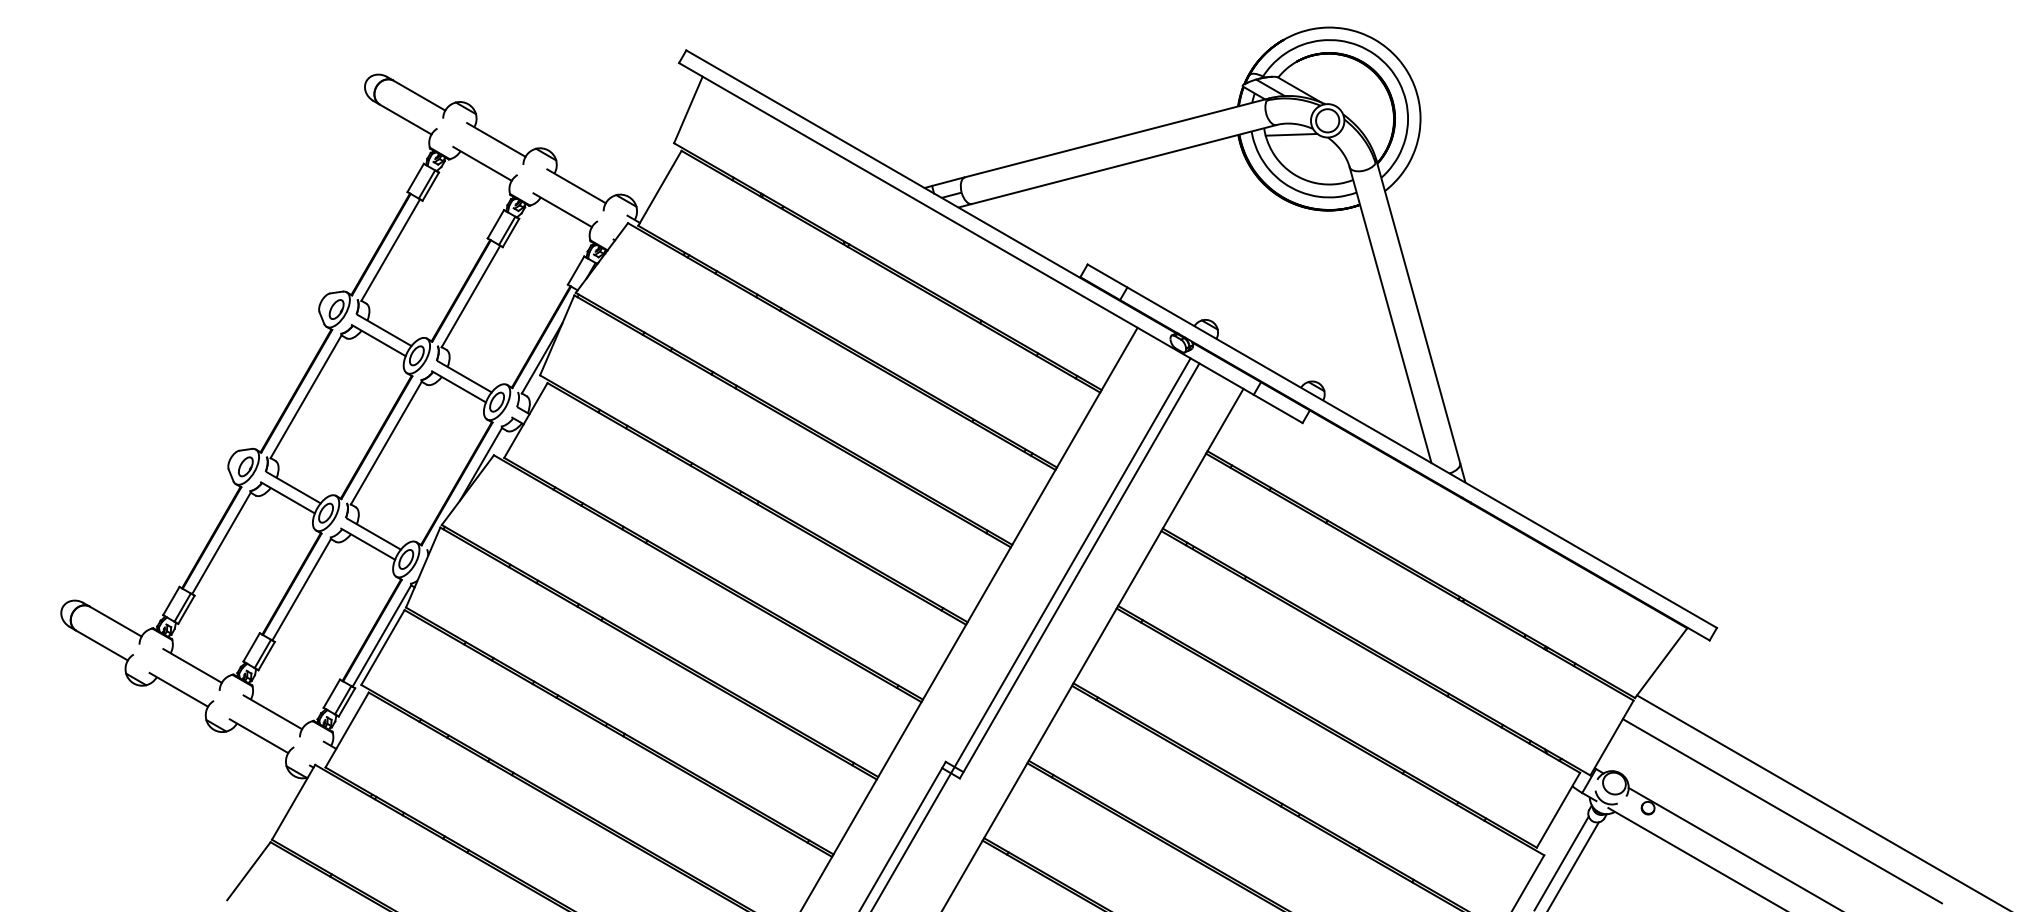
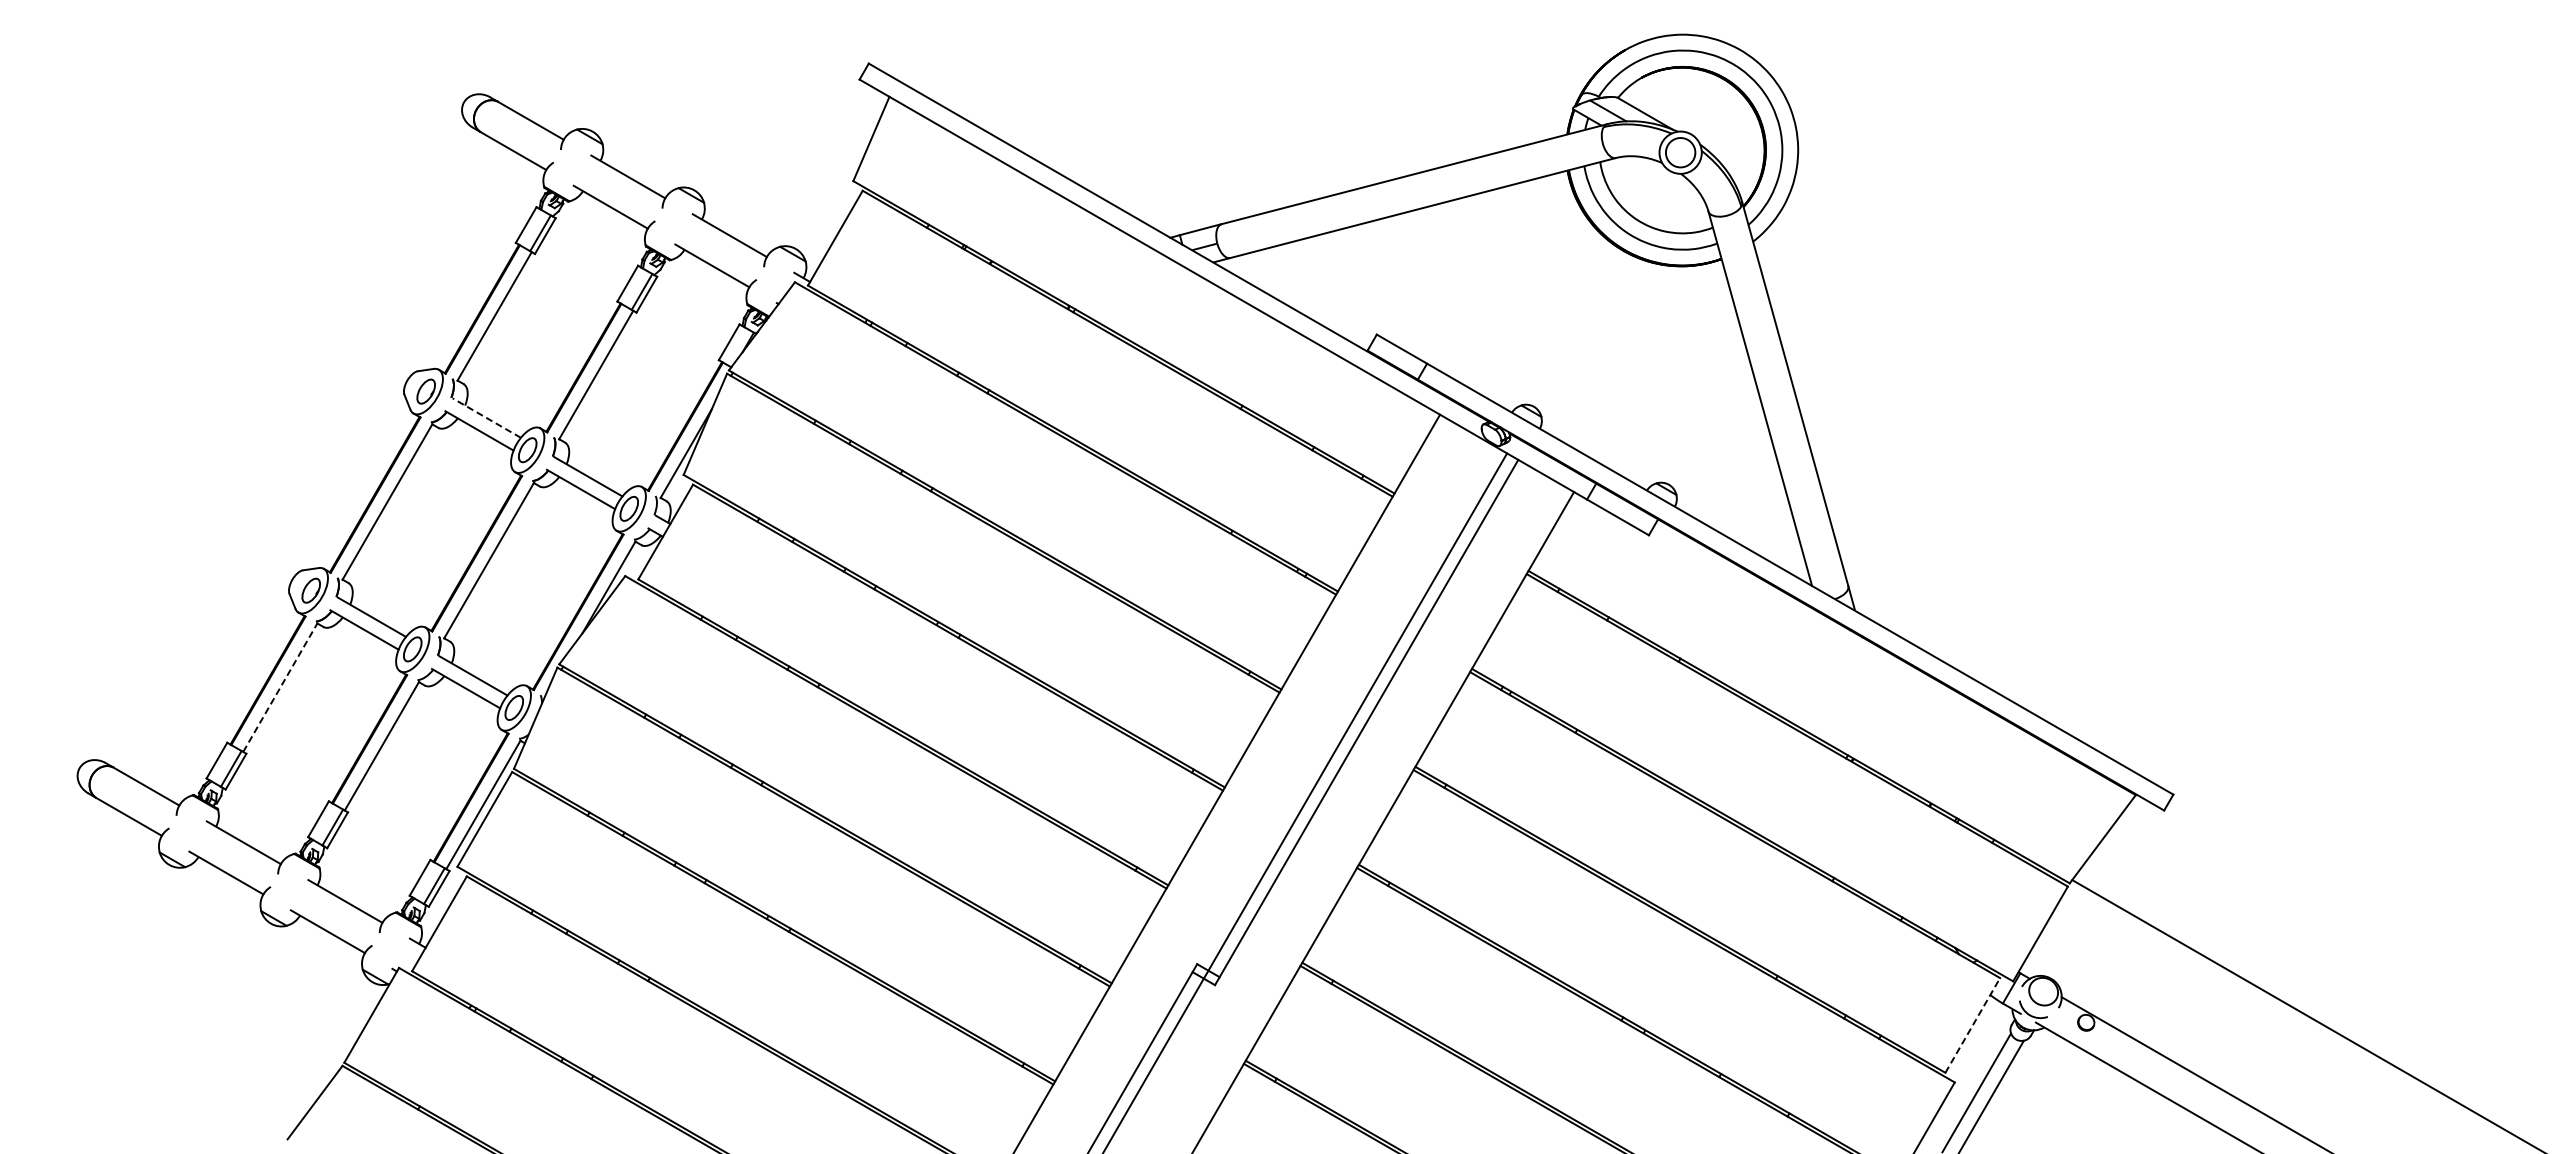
line: (1291, 134) -> (1634, 170), removed
line: (384, 329) -> (486, 417), solid -> dashed
line: (221, 543) -> (280, 687), solid -> dashed
line: (1558, 810) -> (1972, 1025), solid -> dashed
line: (1782, 811) -> (2256, 1026), removed

